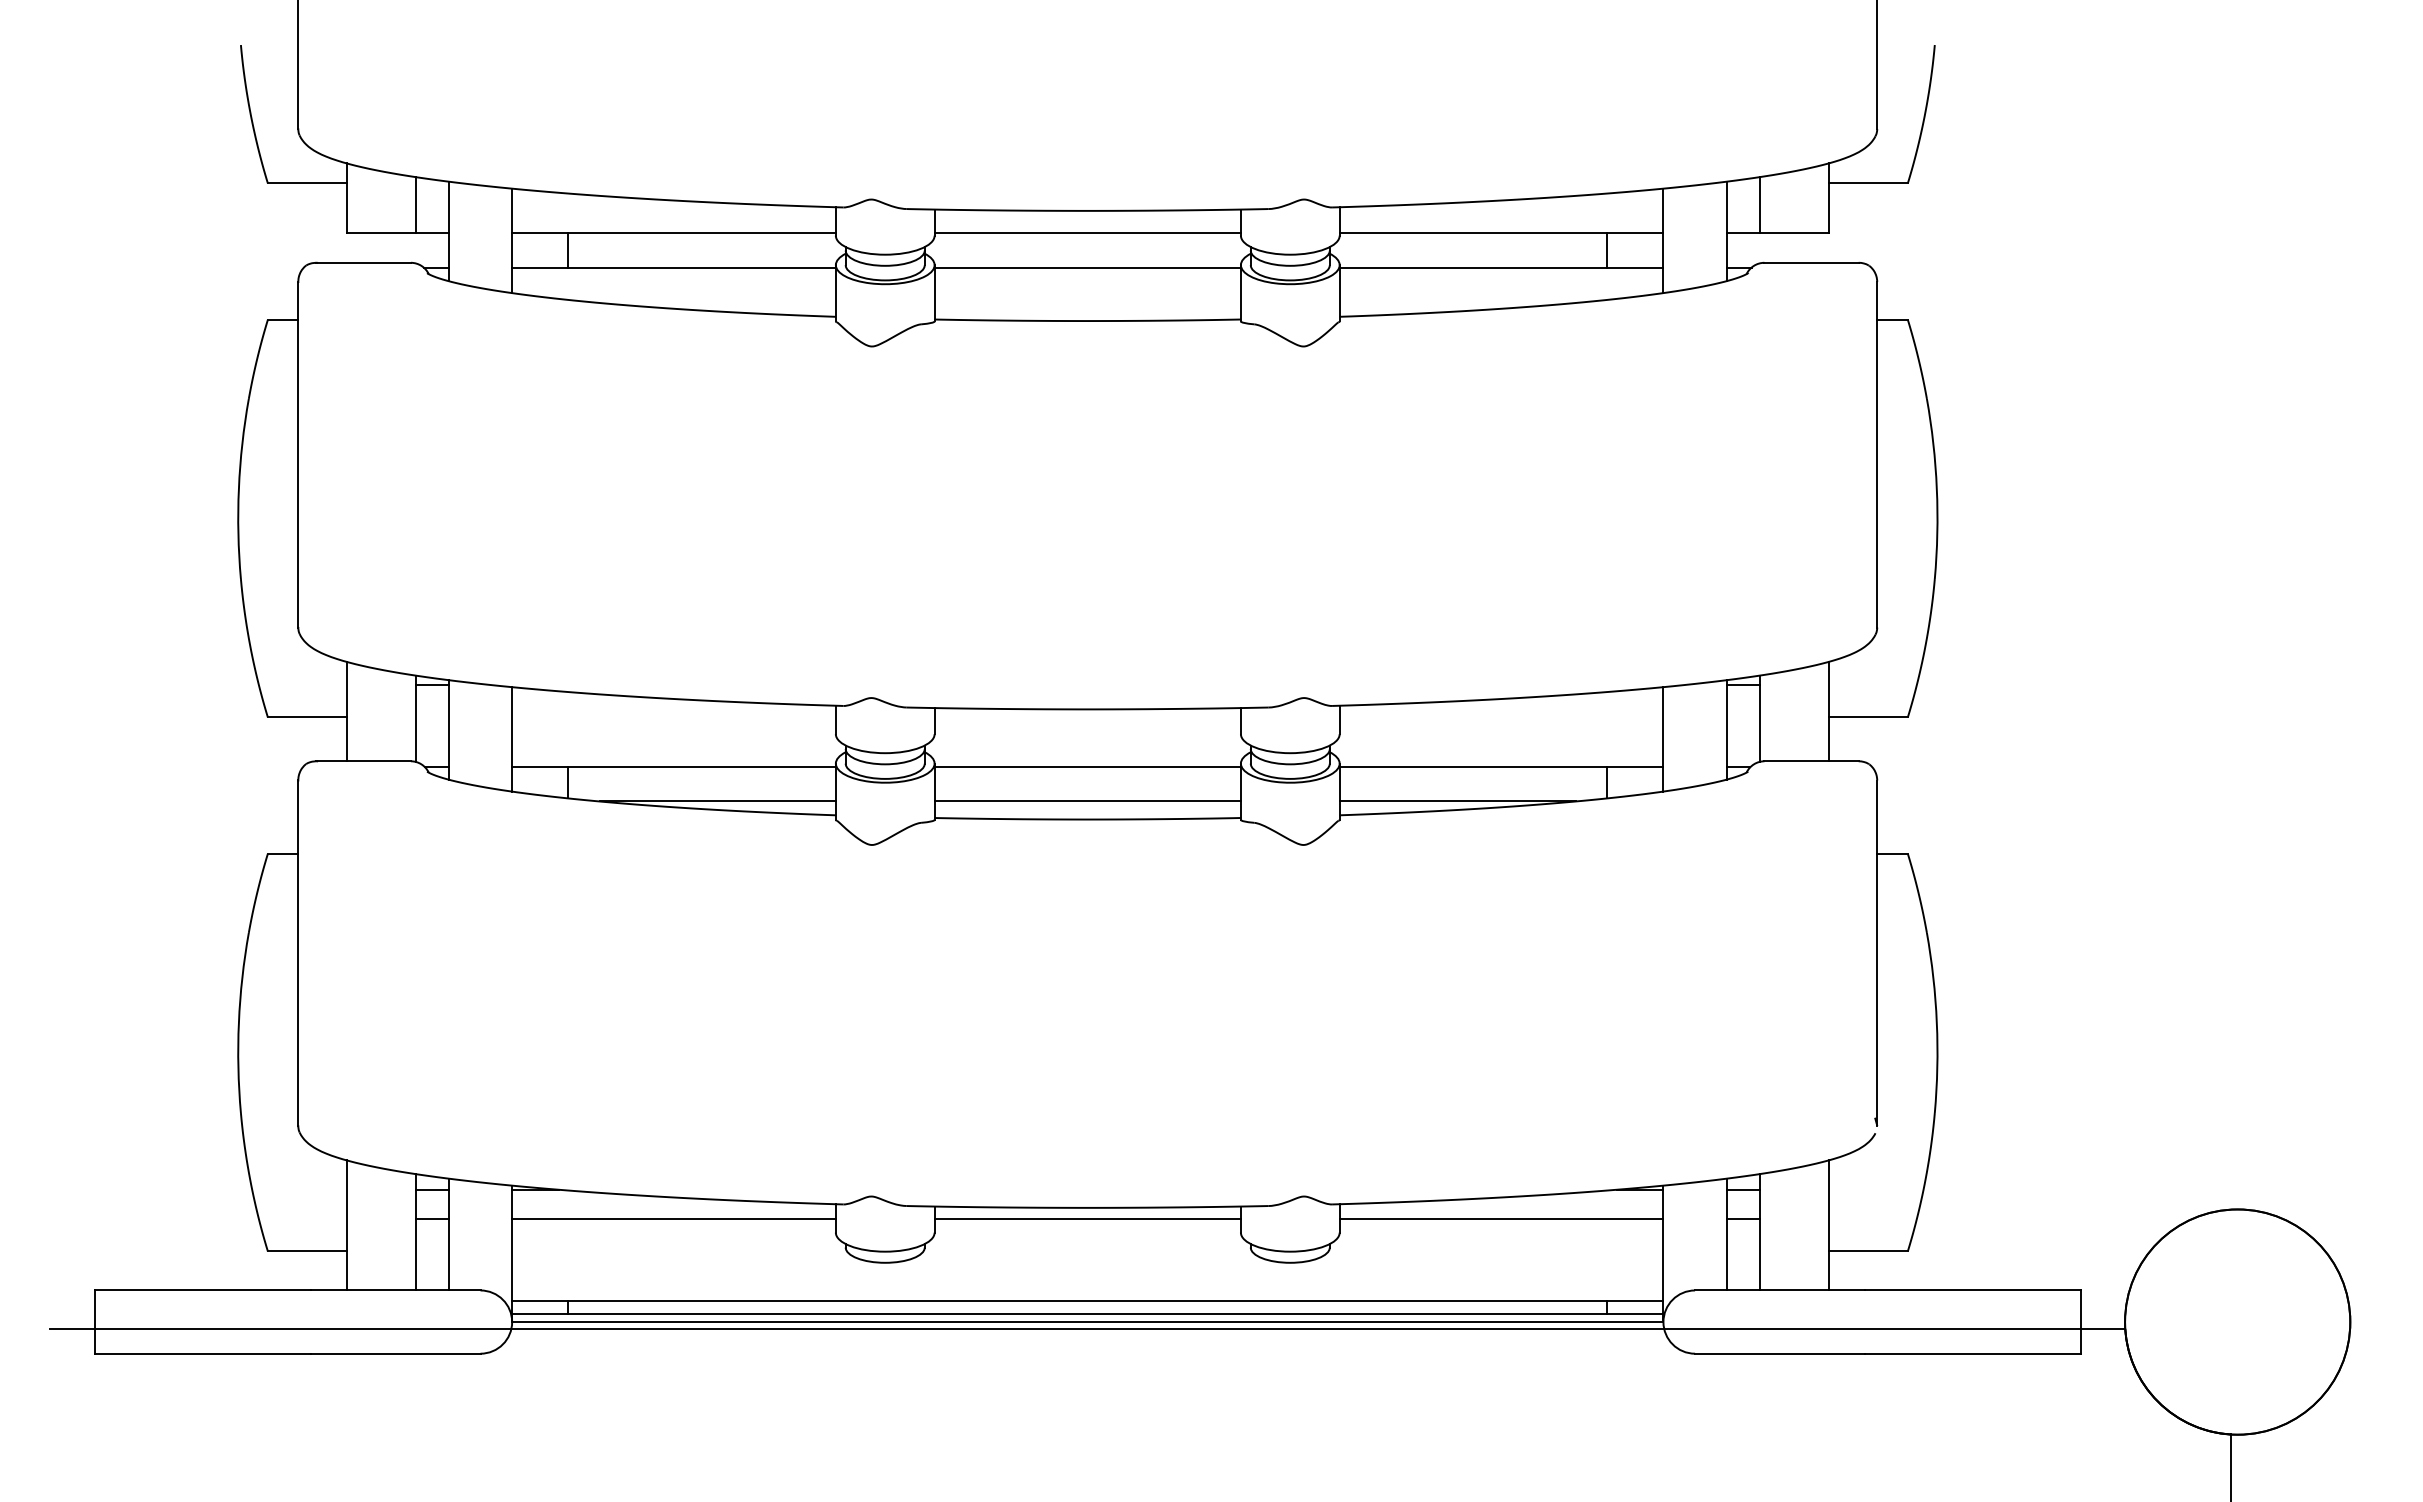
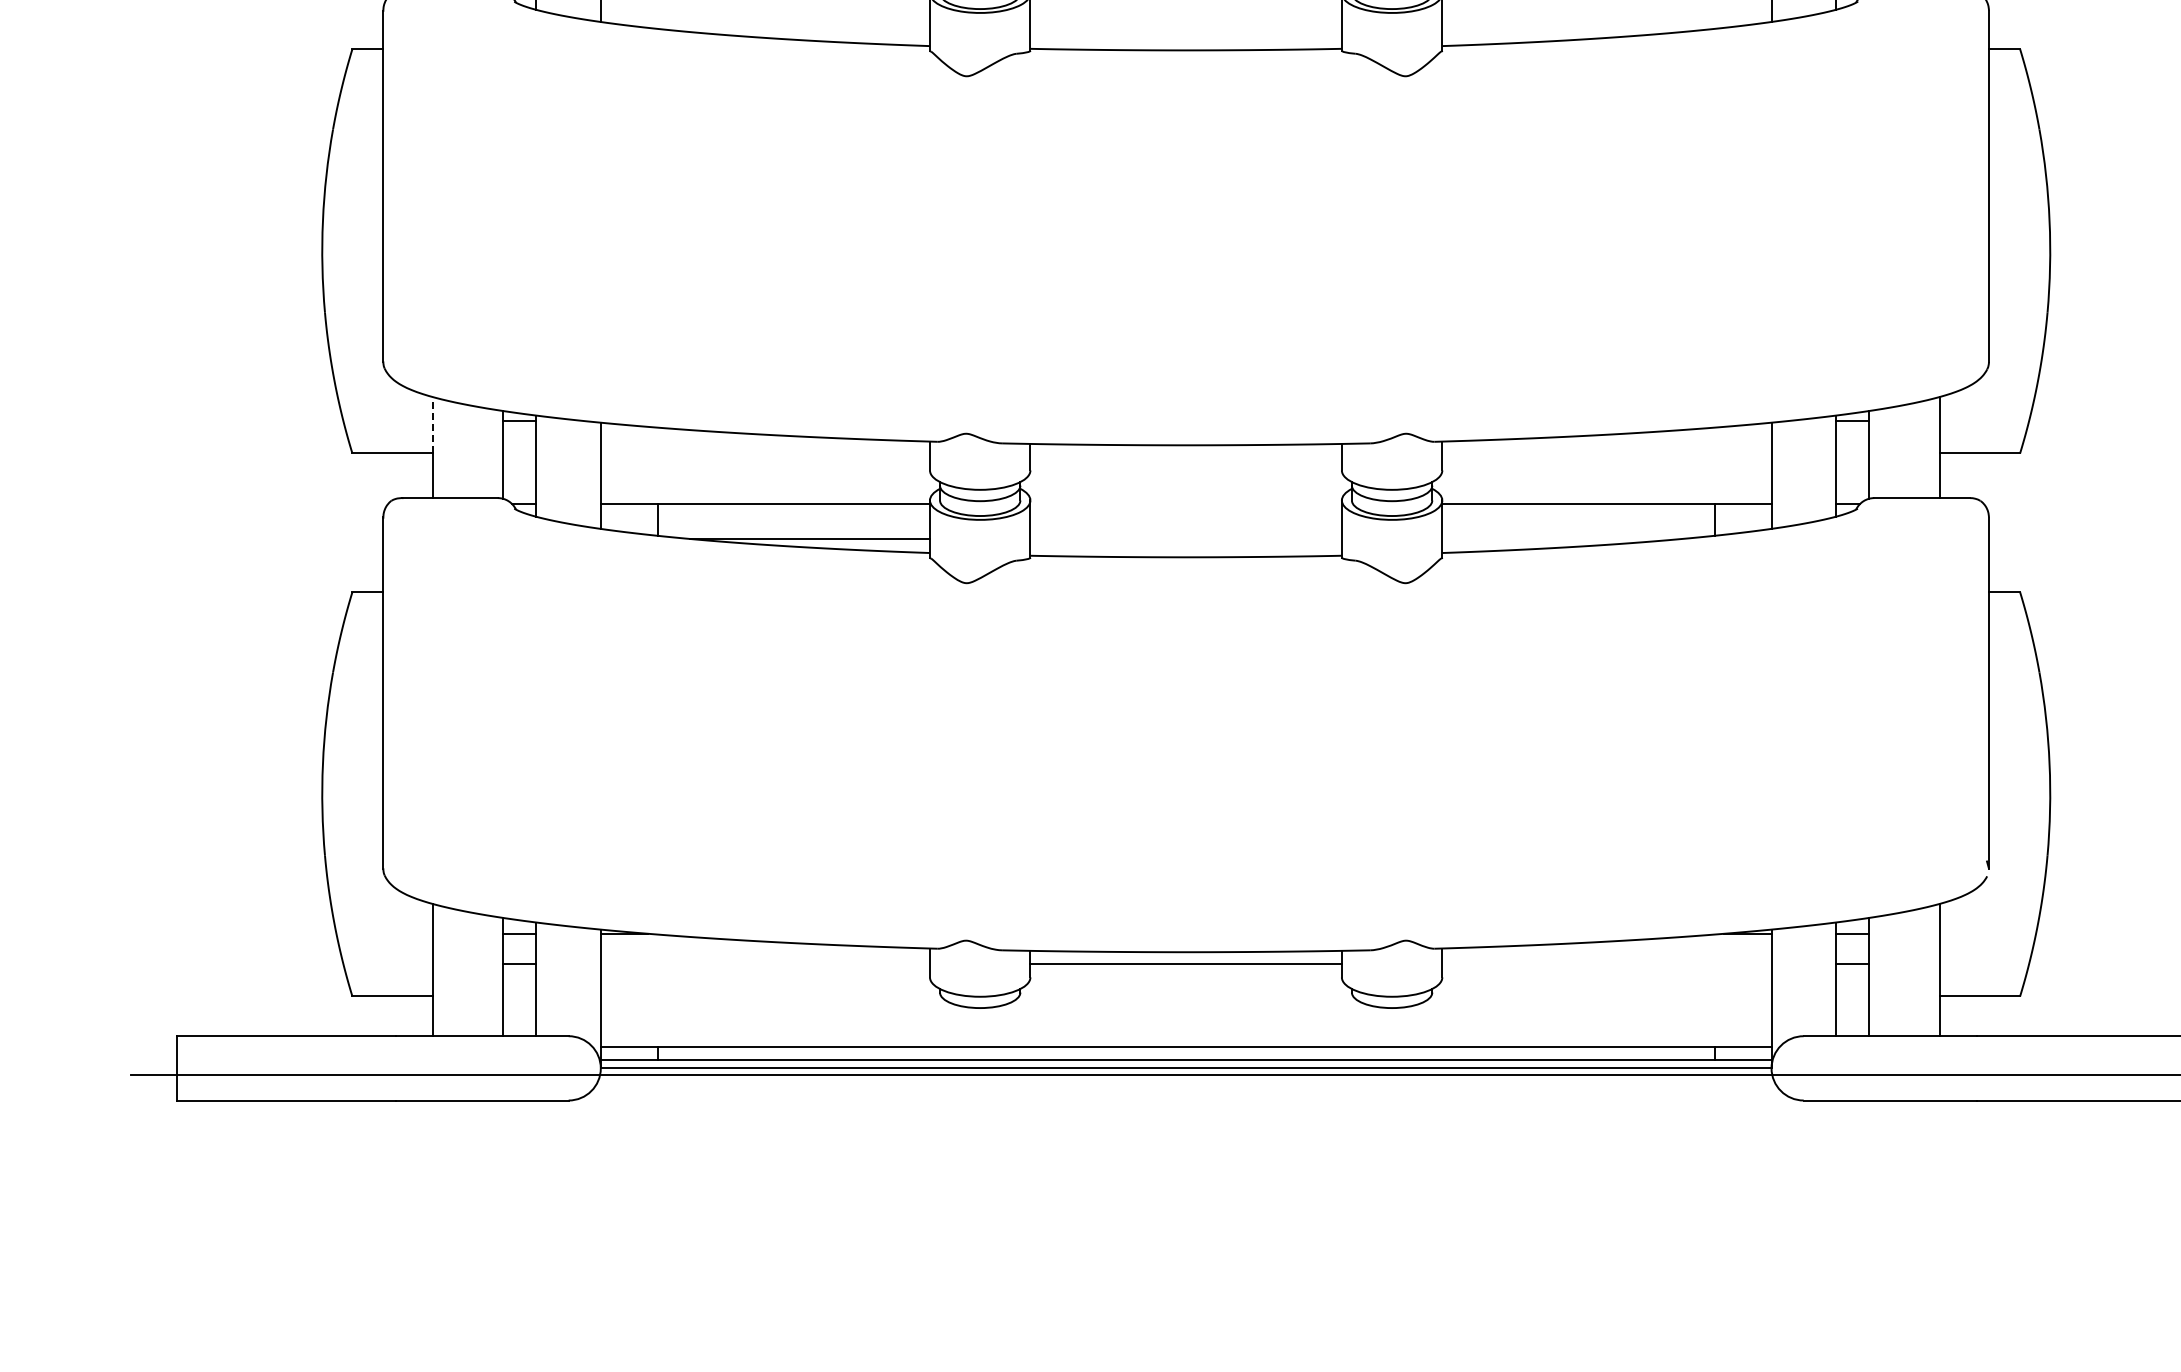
line: (346, 689) -> (432, 425), solid -> dashed
line: (1087, 767) -> (1185, 504), removed
line: (1087, 801) -> (1185, 538), removed
line: (1457, 801) -> (1562, 538), removed
line: (673, 1219) -> (764, 964), removed
line: (1501, 1219) -> (1606, 964), removed

